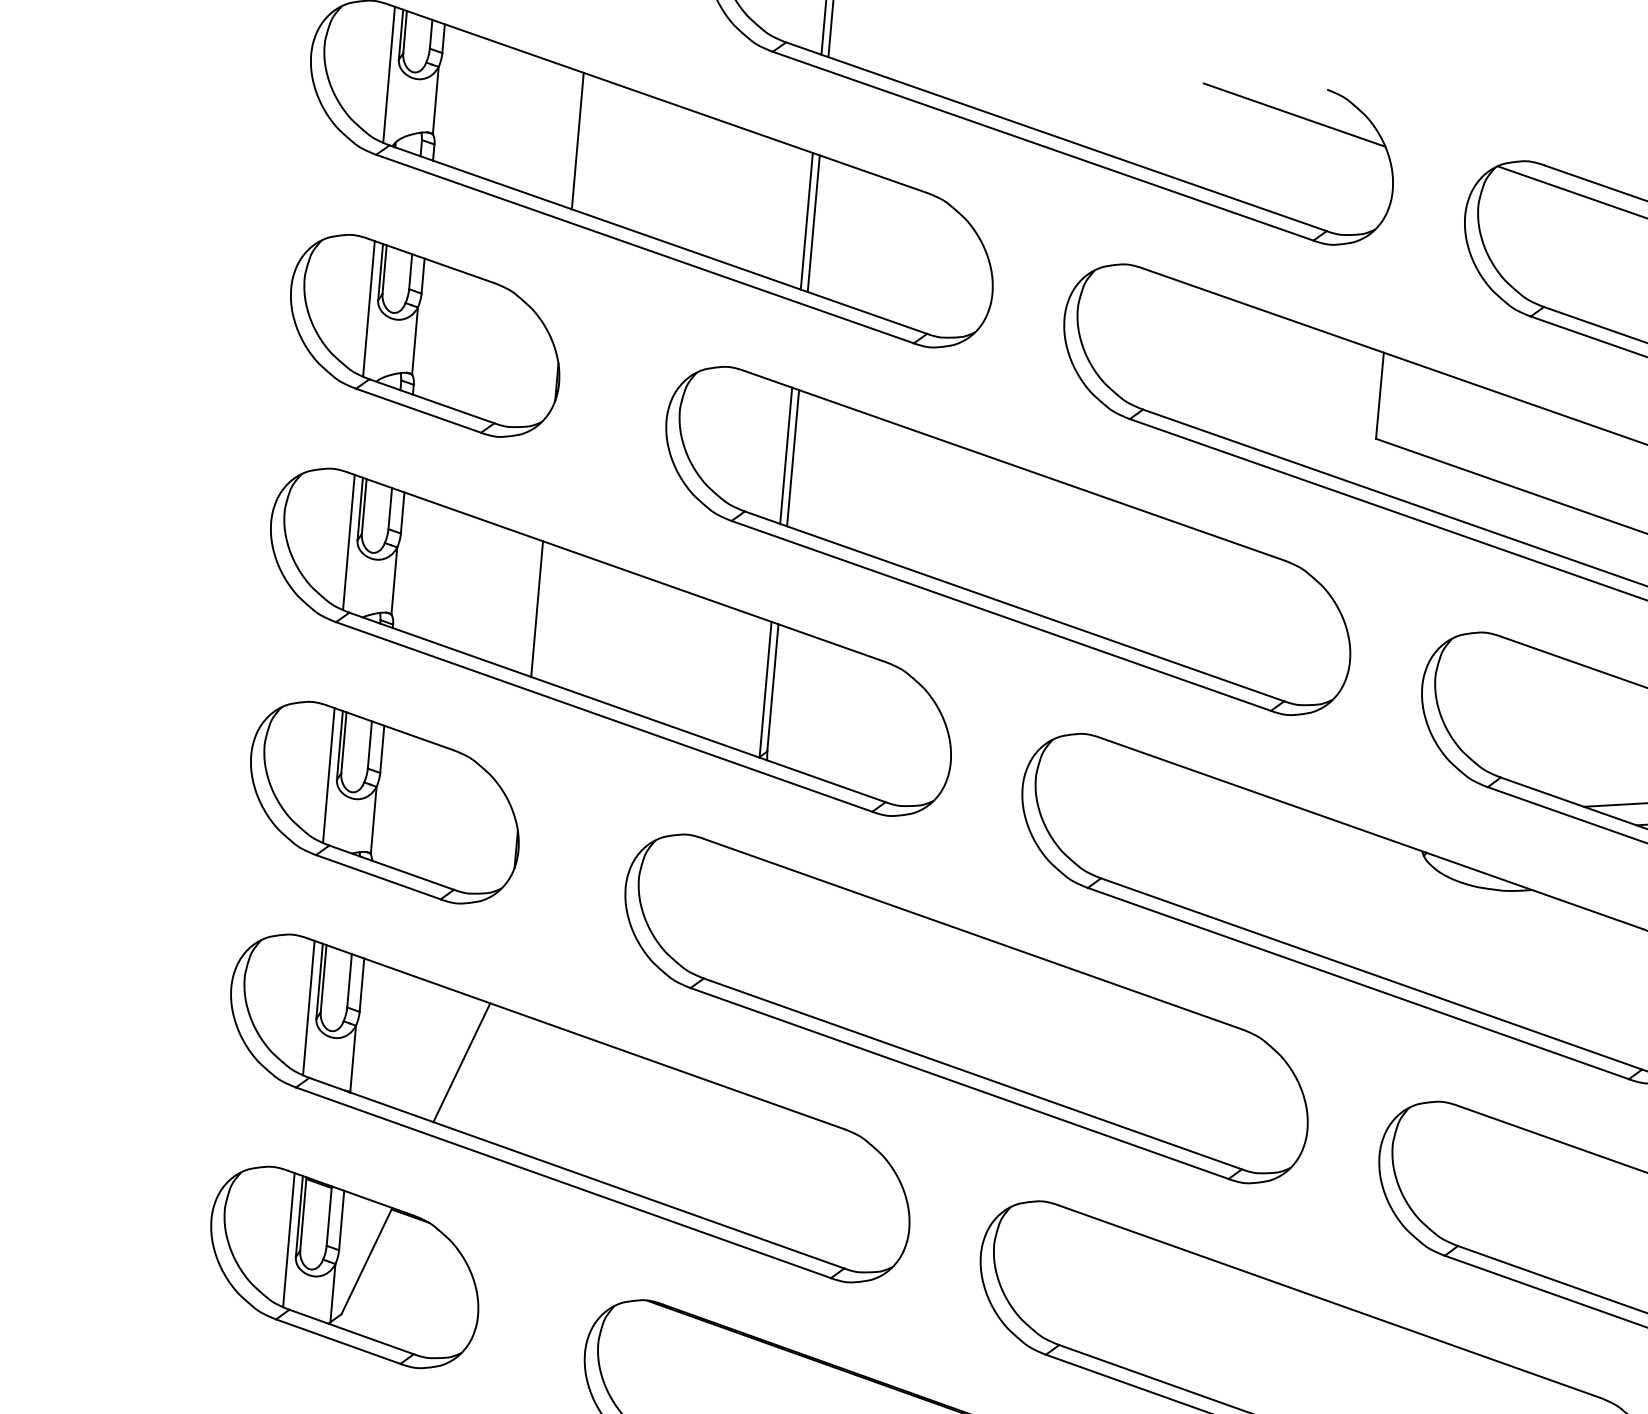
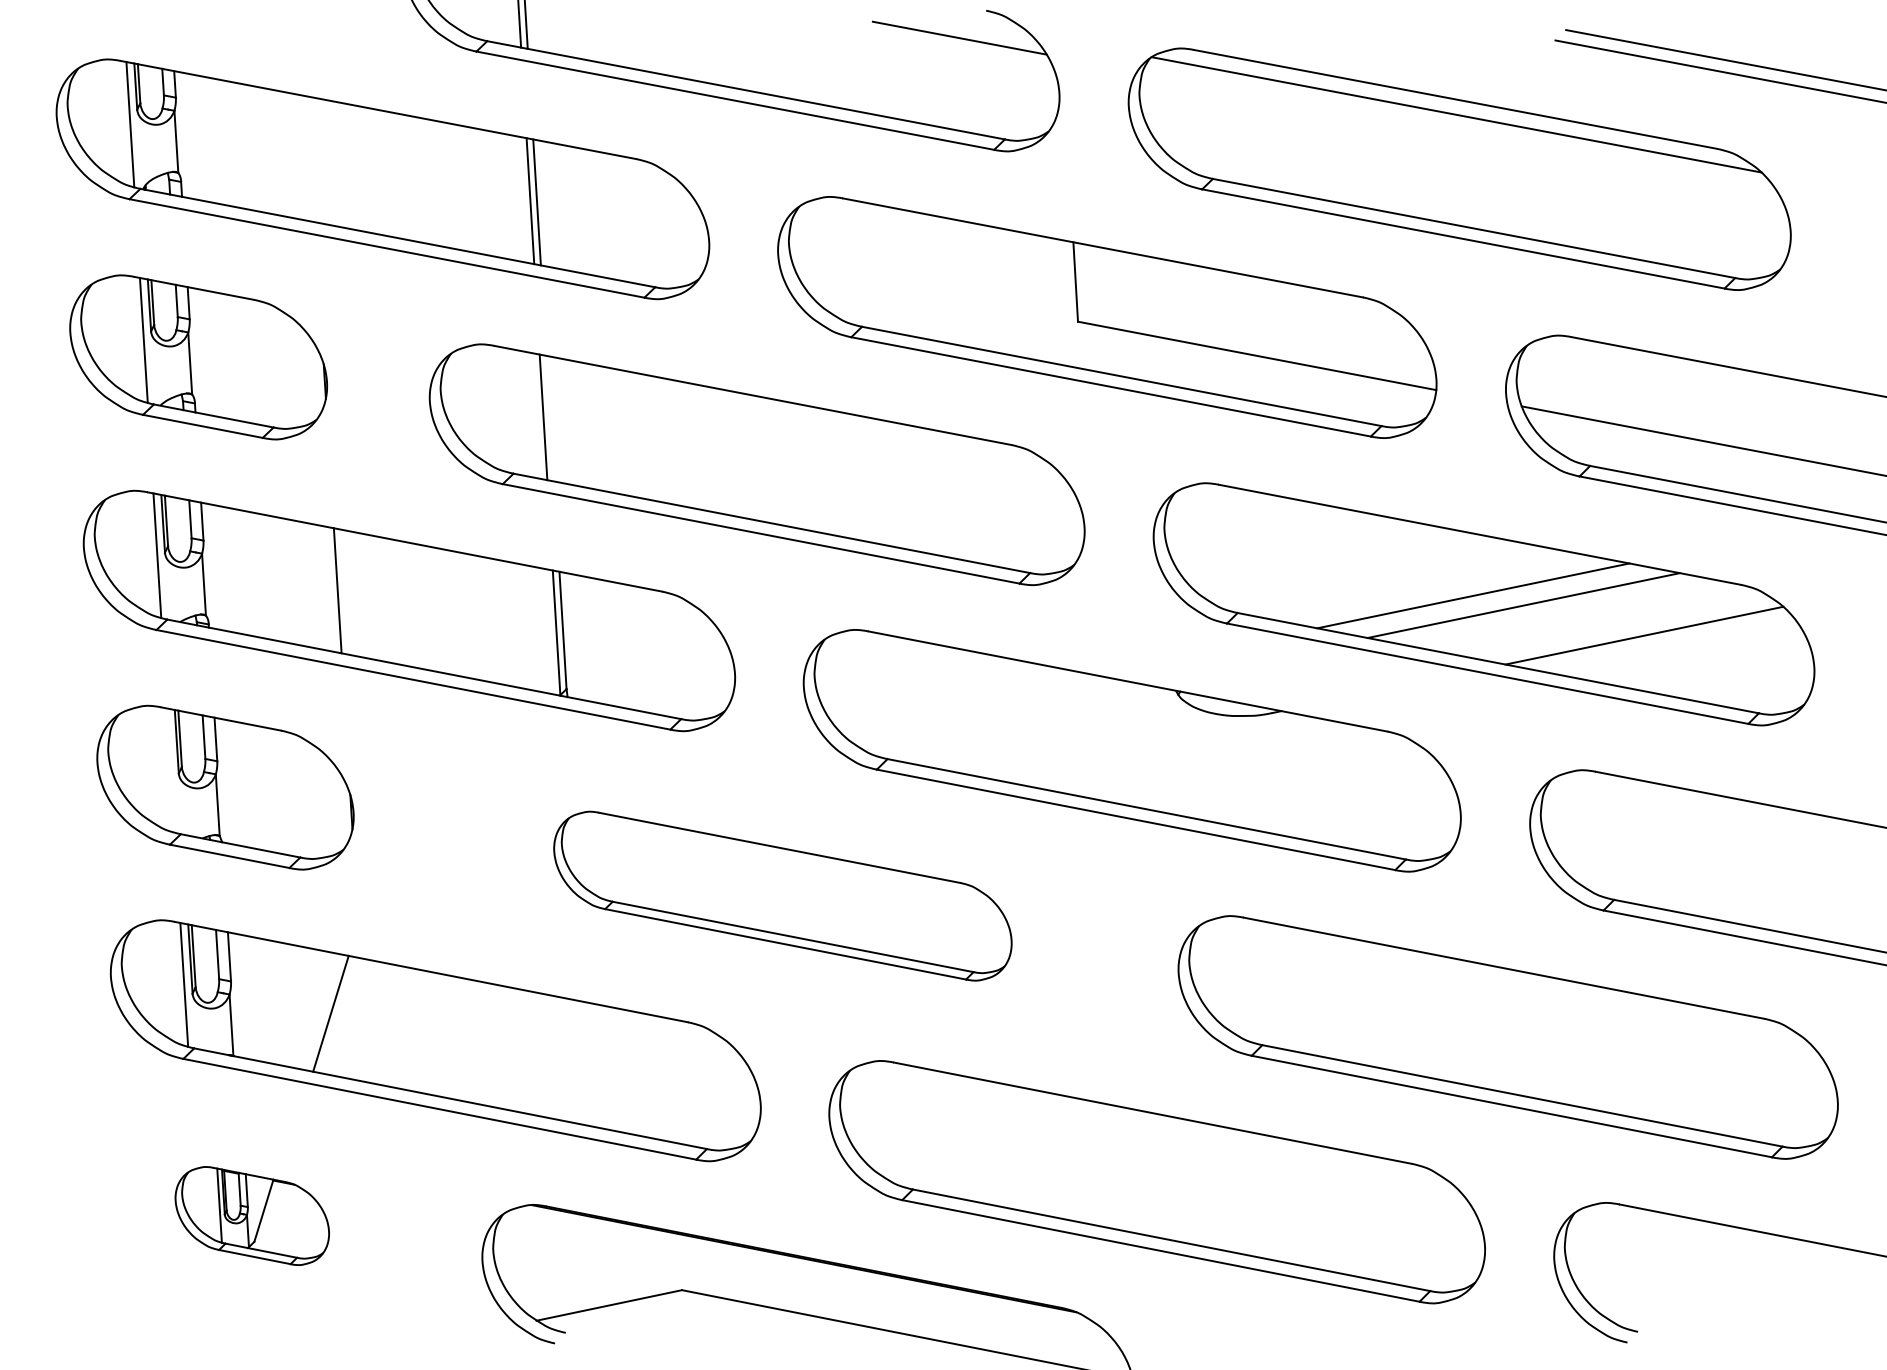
line: (577, 141) -> (310, 159), removed
line: (792, 457) -> (549, 418), removed
line: (328, 775) -> (170, 770), removed
part: (966, 1008) -> (782, 895), size x0.7
part: (345, 1266) -> (252, 1215), size x0.6

